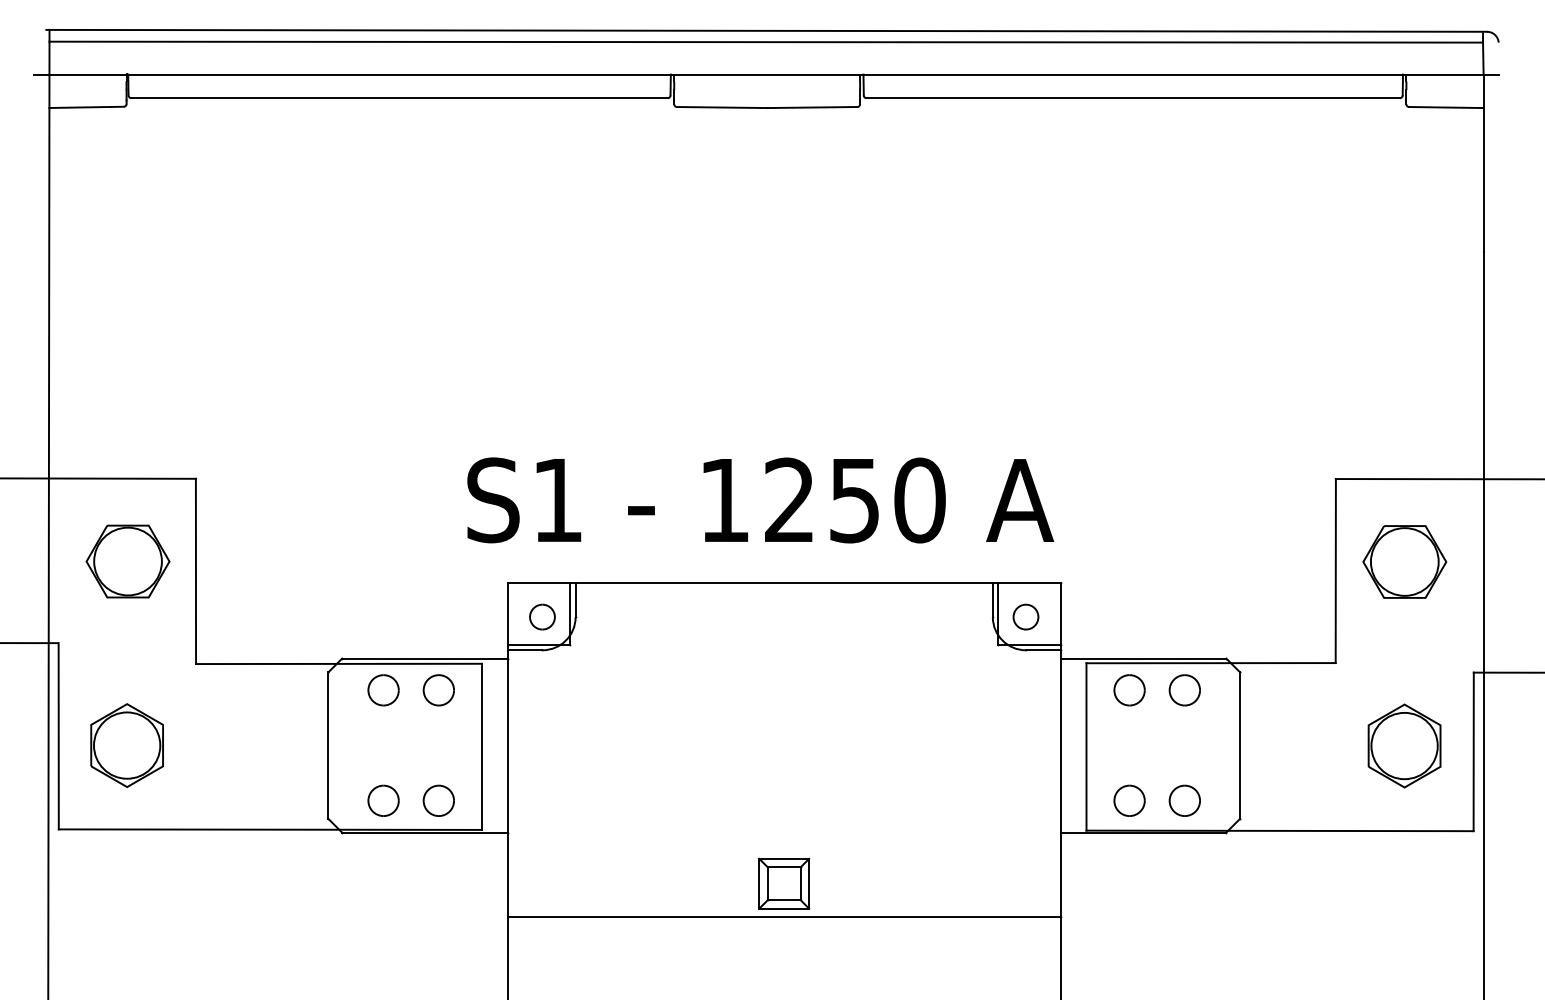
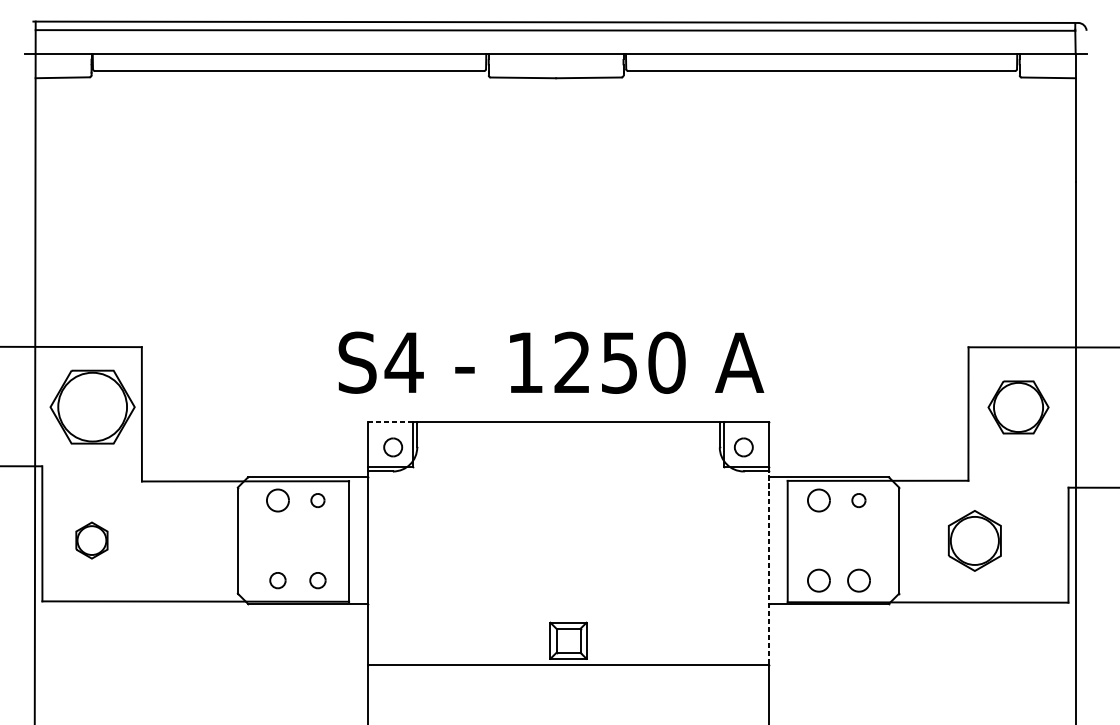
text: (557, 500) -> (404, 362), S1 -> S4
part: (127, 561) -> (92, 407), size x1.4
line: (538, 582) -> (390, 422), solid -> dashed
part: (438, 690) -> (317, 500), size x0.6
part: (1184, 690) -> (858, 500), size x0.6
part: (126, 745) -> (91, 540), size x0.6
part: (1404, 745) -> (974, 540), moved
line: (1060, 781) -> (768, 566), solid -> dashed
part: (383, 800) -> (277, 580), size x0.7
part: (438, 800) -> (317, 580), size x0.7

